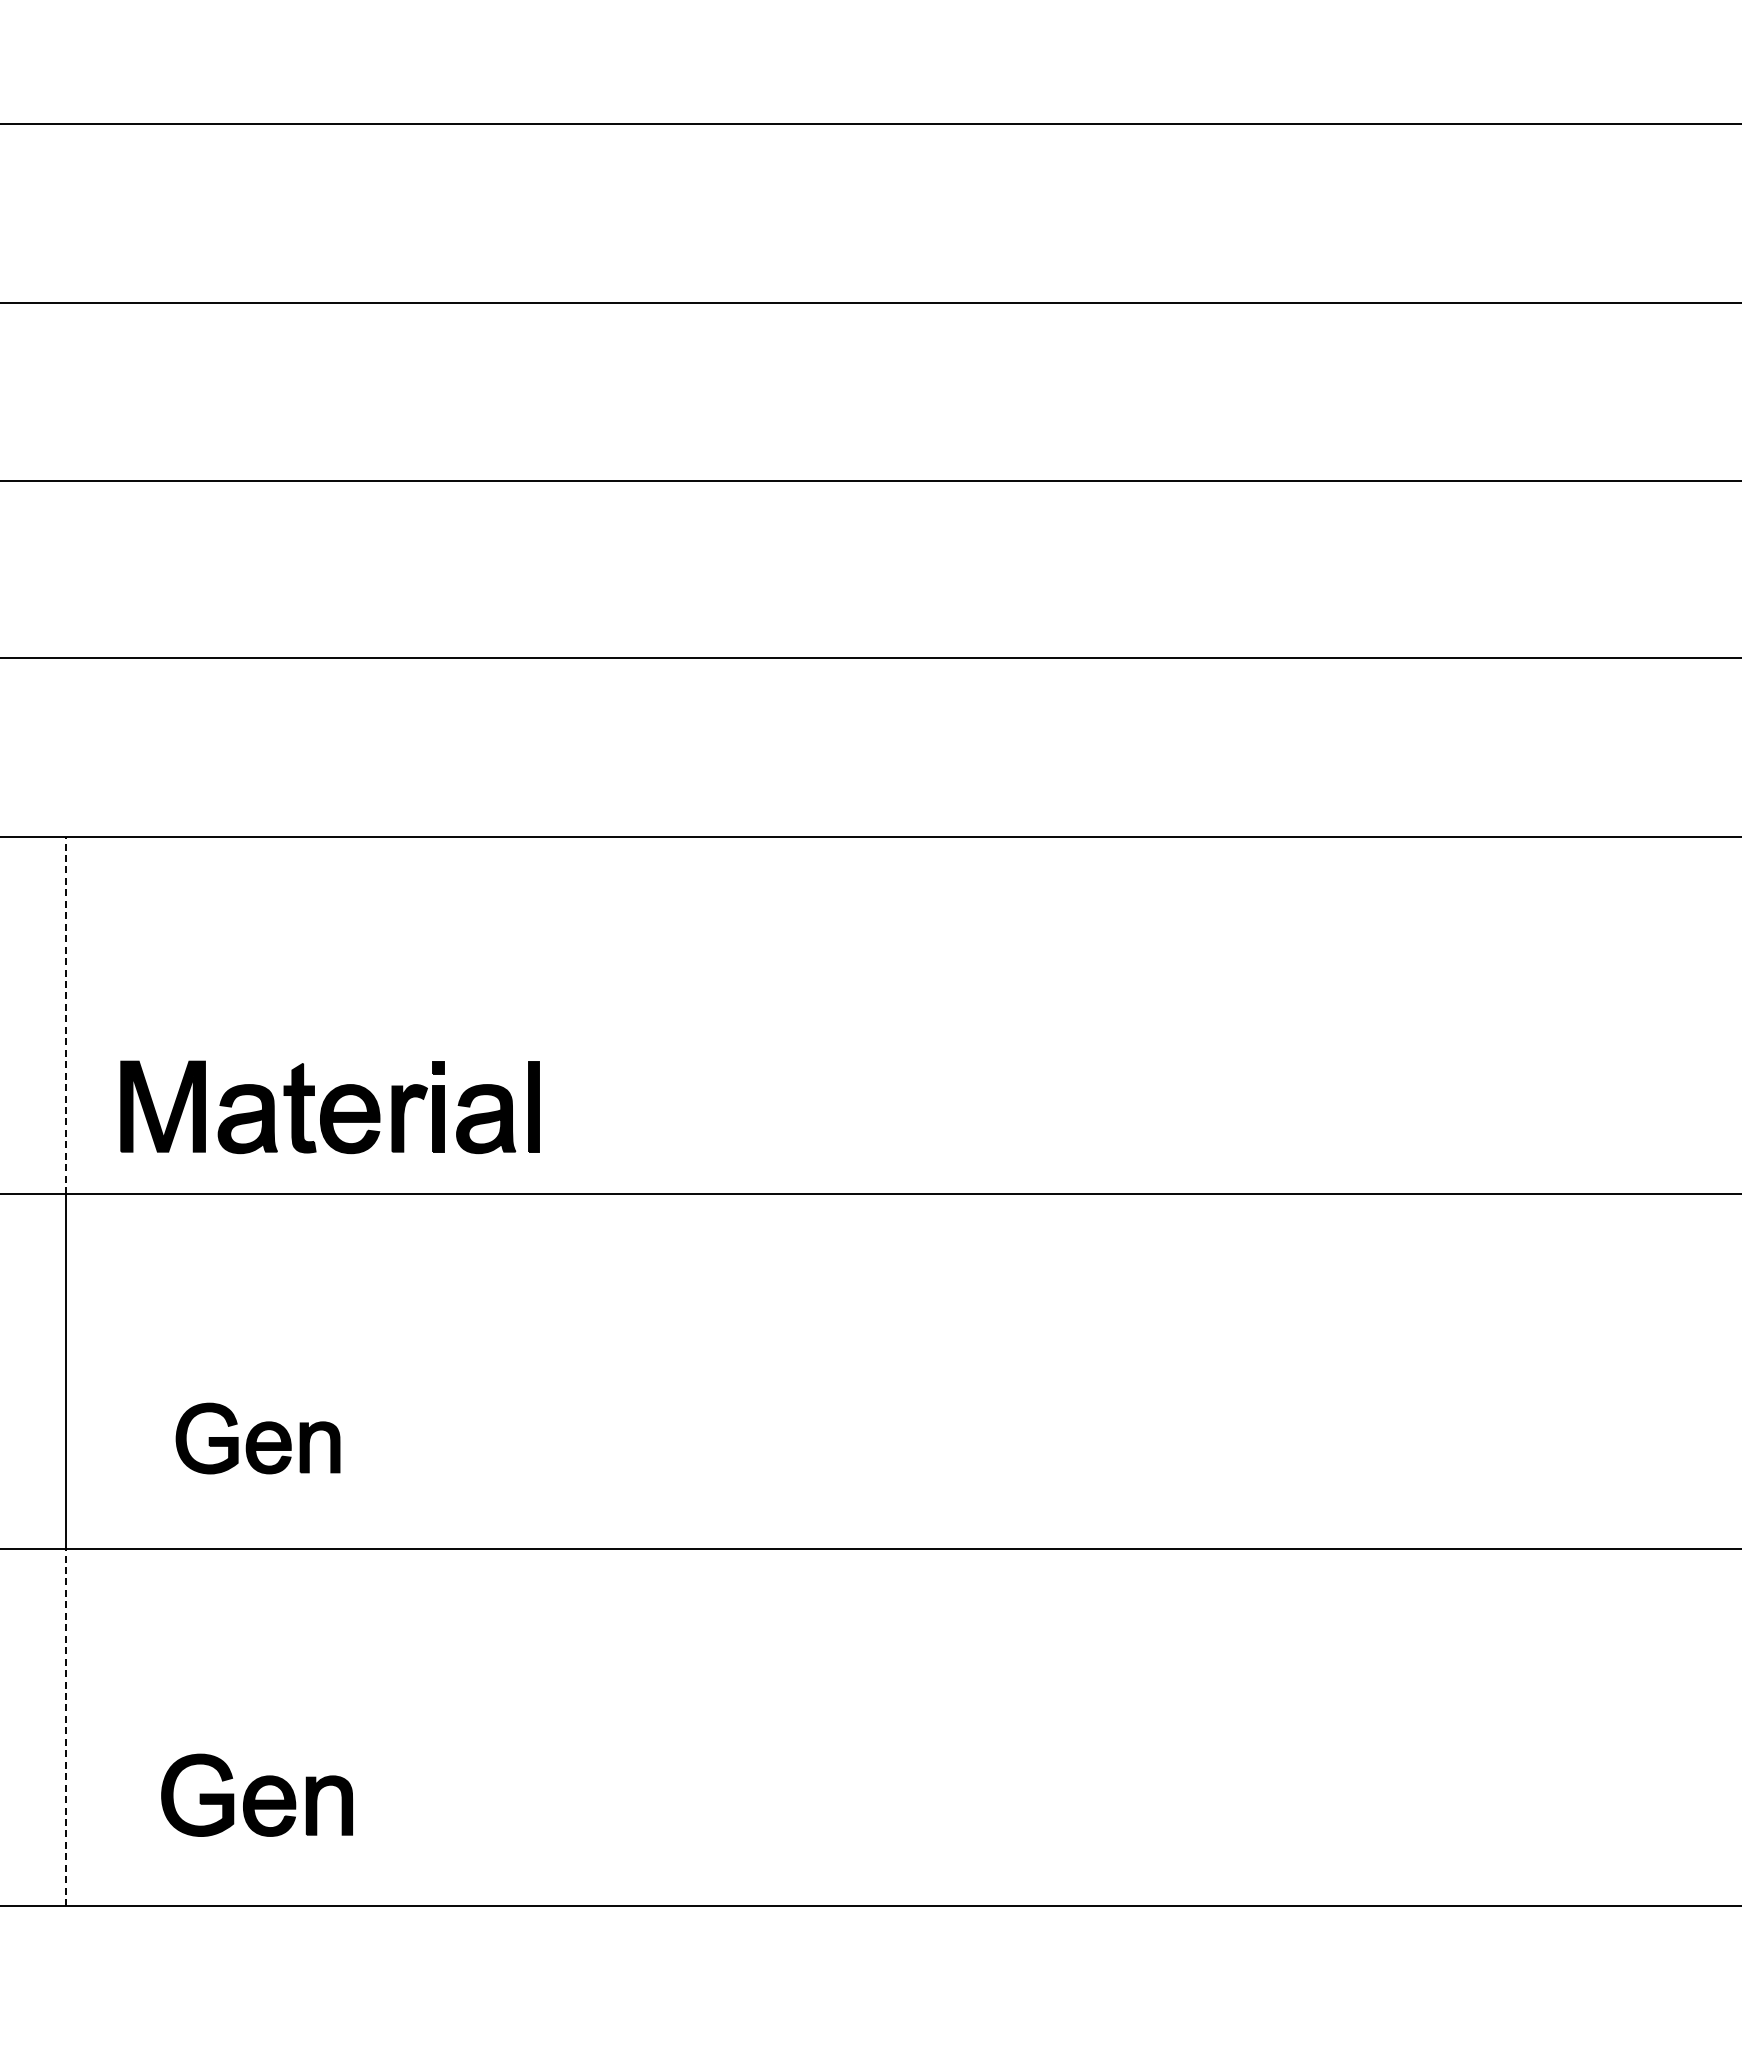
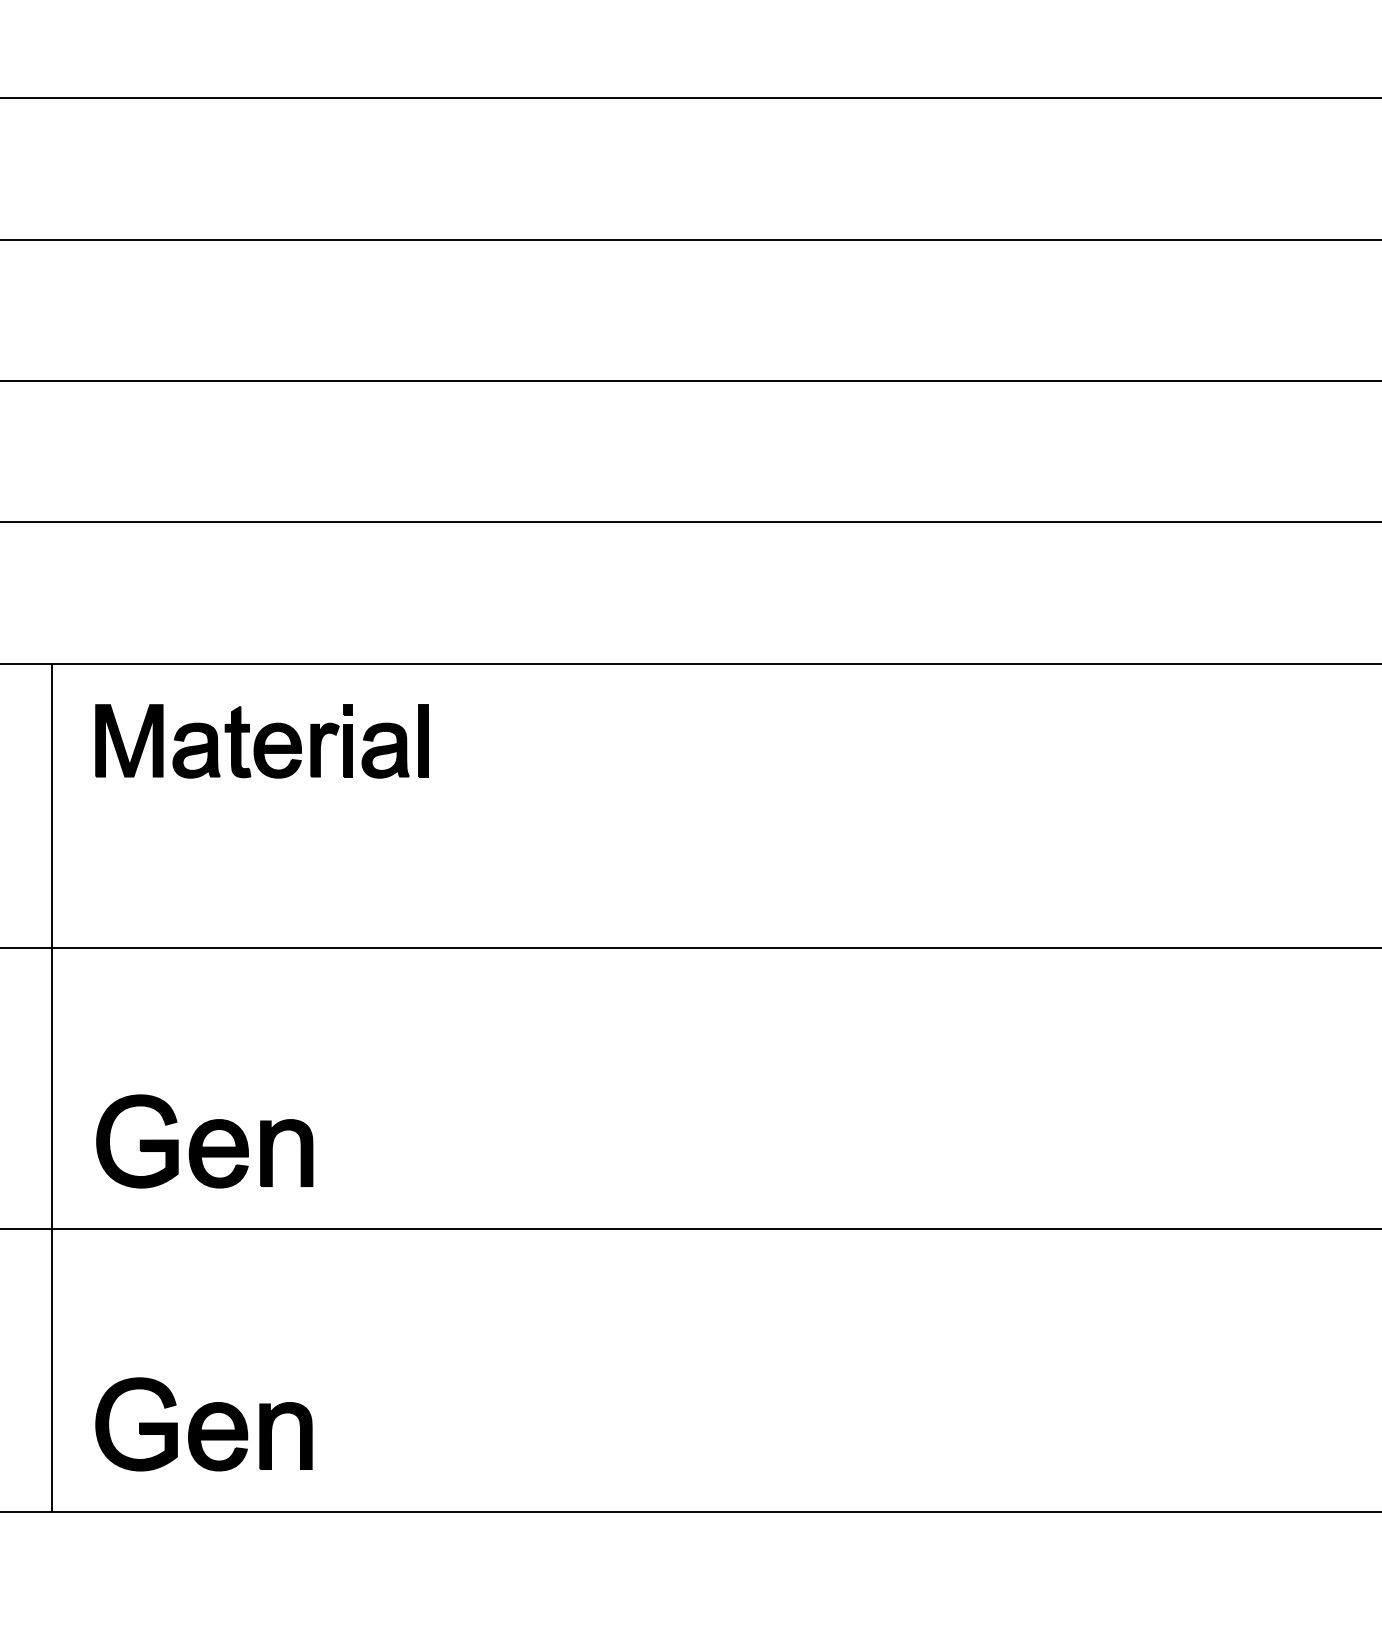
line: (65, 1015) -> (51, 805), dashed -> solid
part: (329, 1107) -> (261, 741), moved
part: (257, 1438) -> (204, 1141), size x1.67
line: (65, 1727) -> (51, 1370), dashed -> solid
part: (256, 1795) -> (203, 1424), size x1.43

